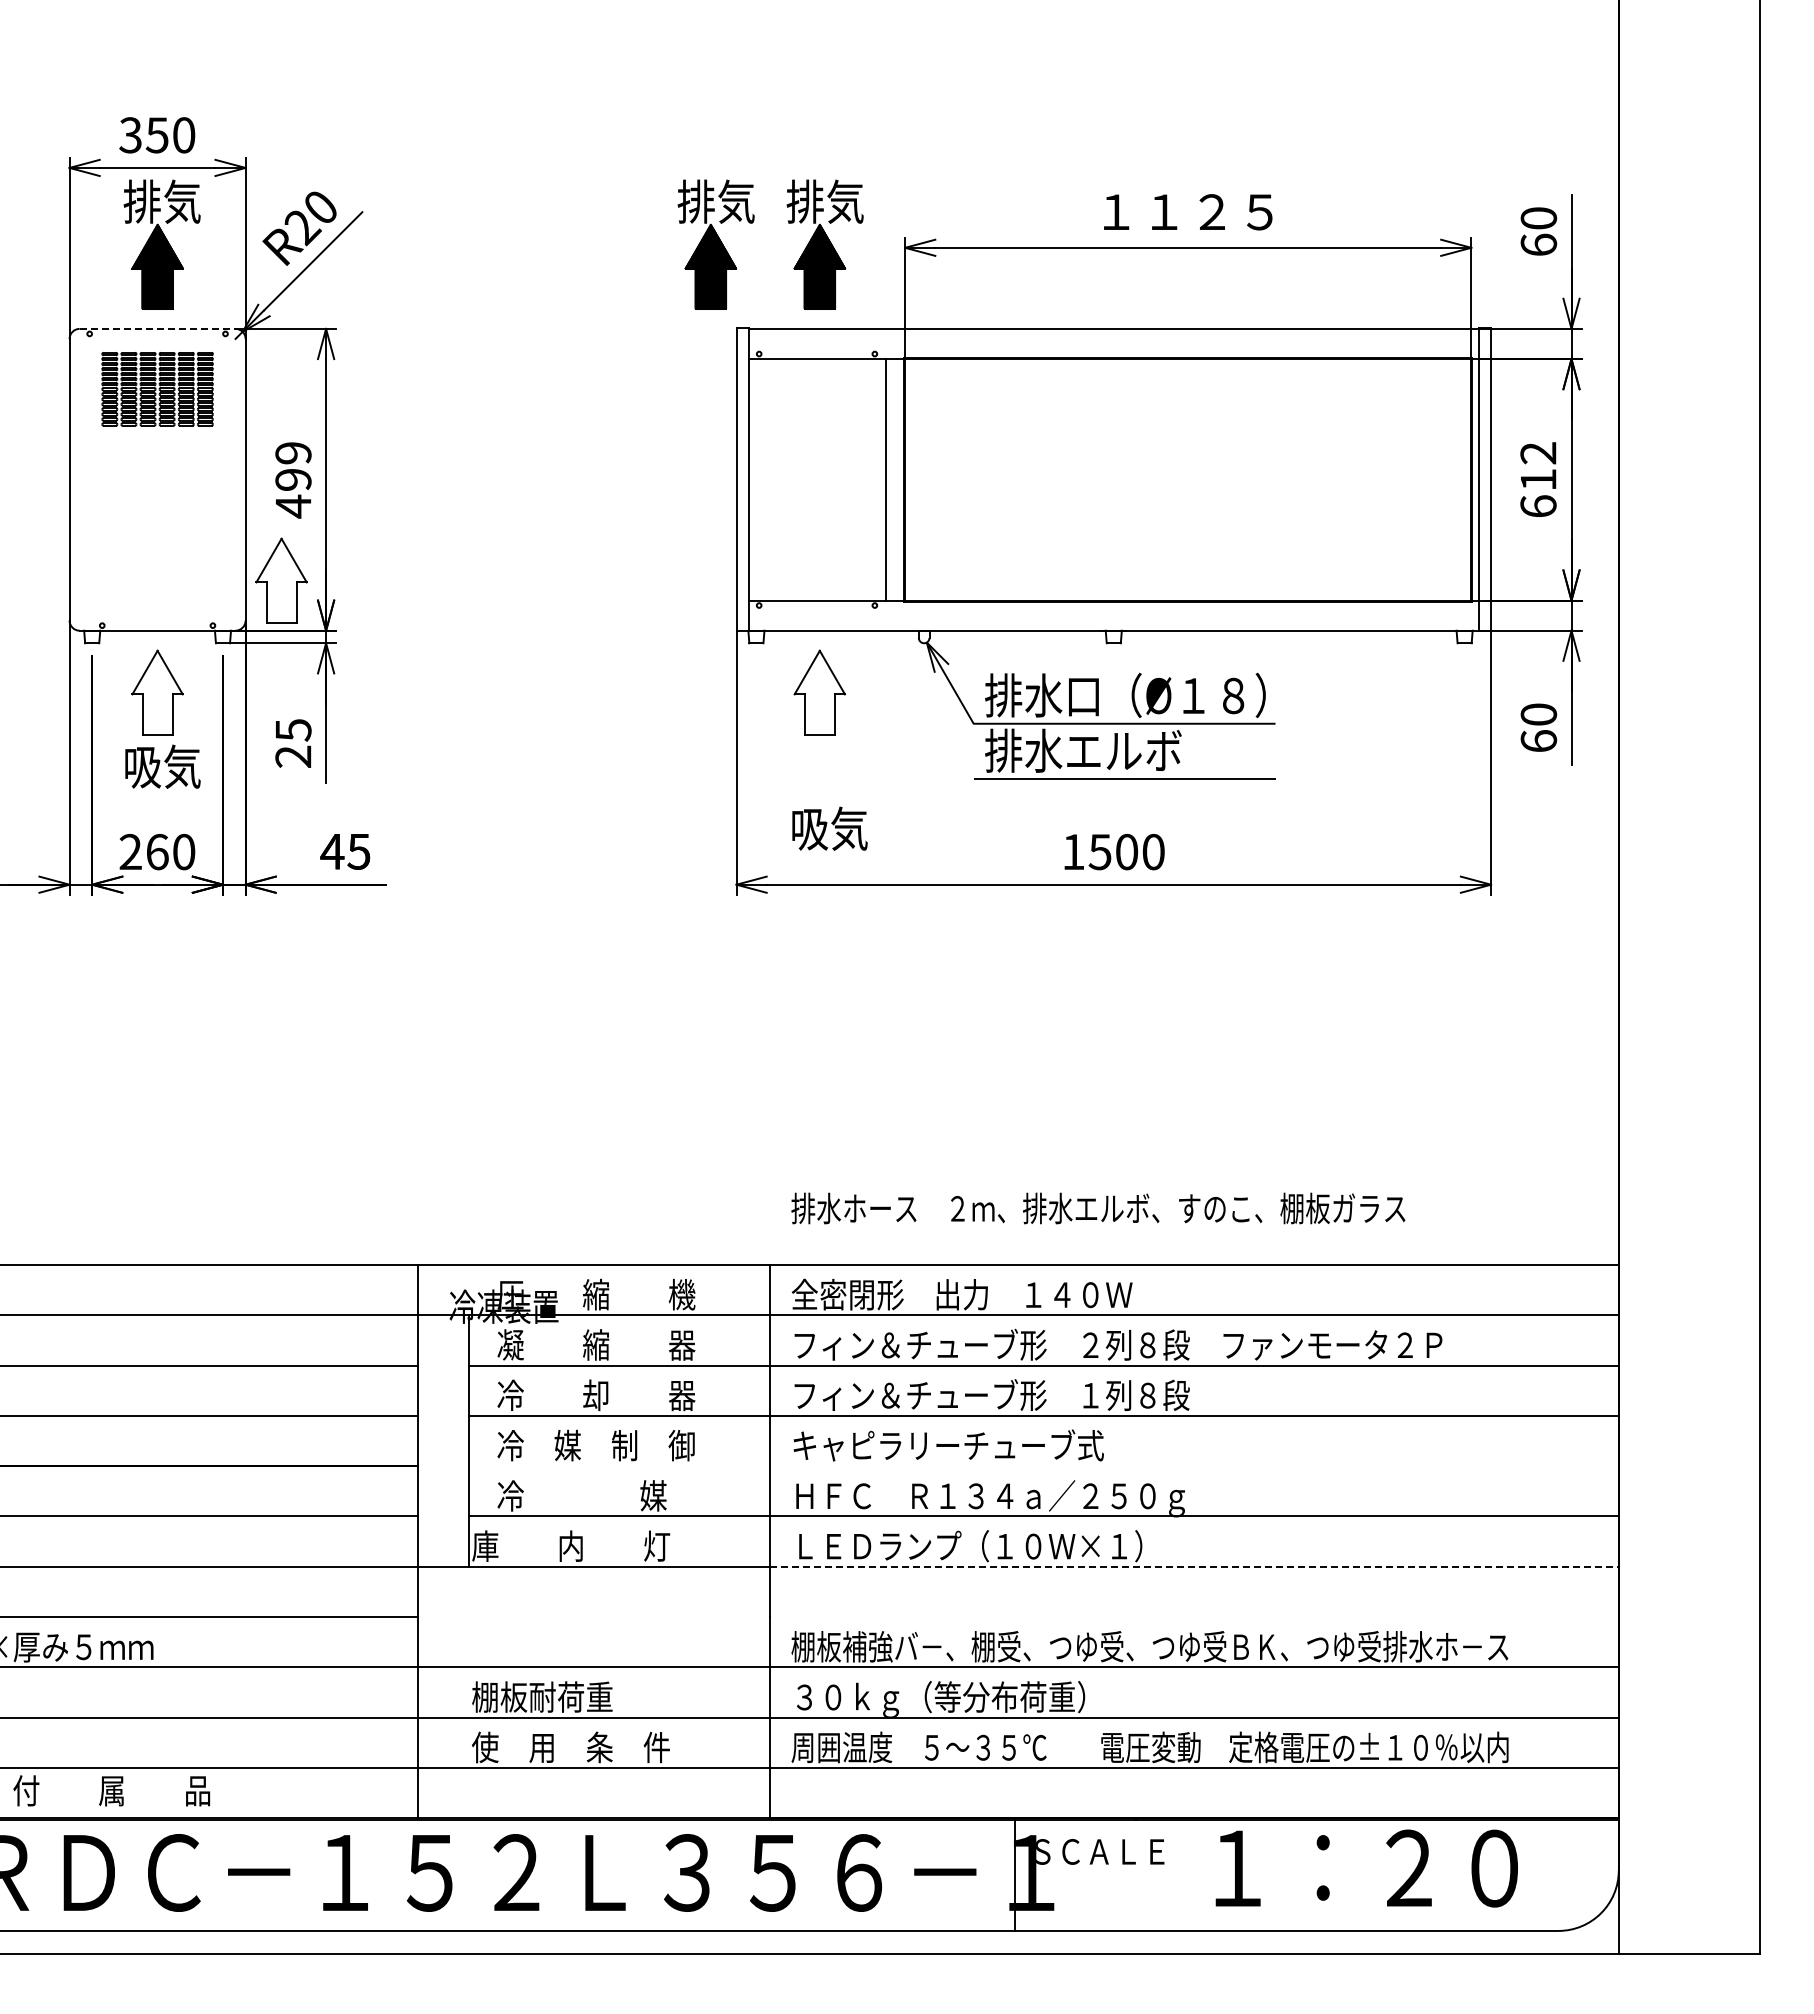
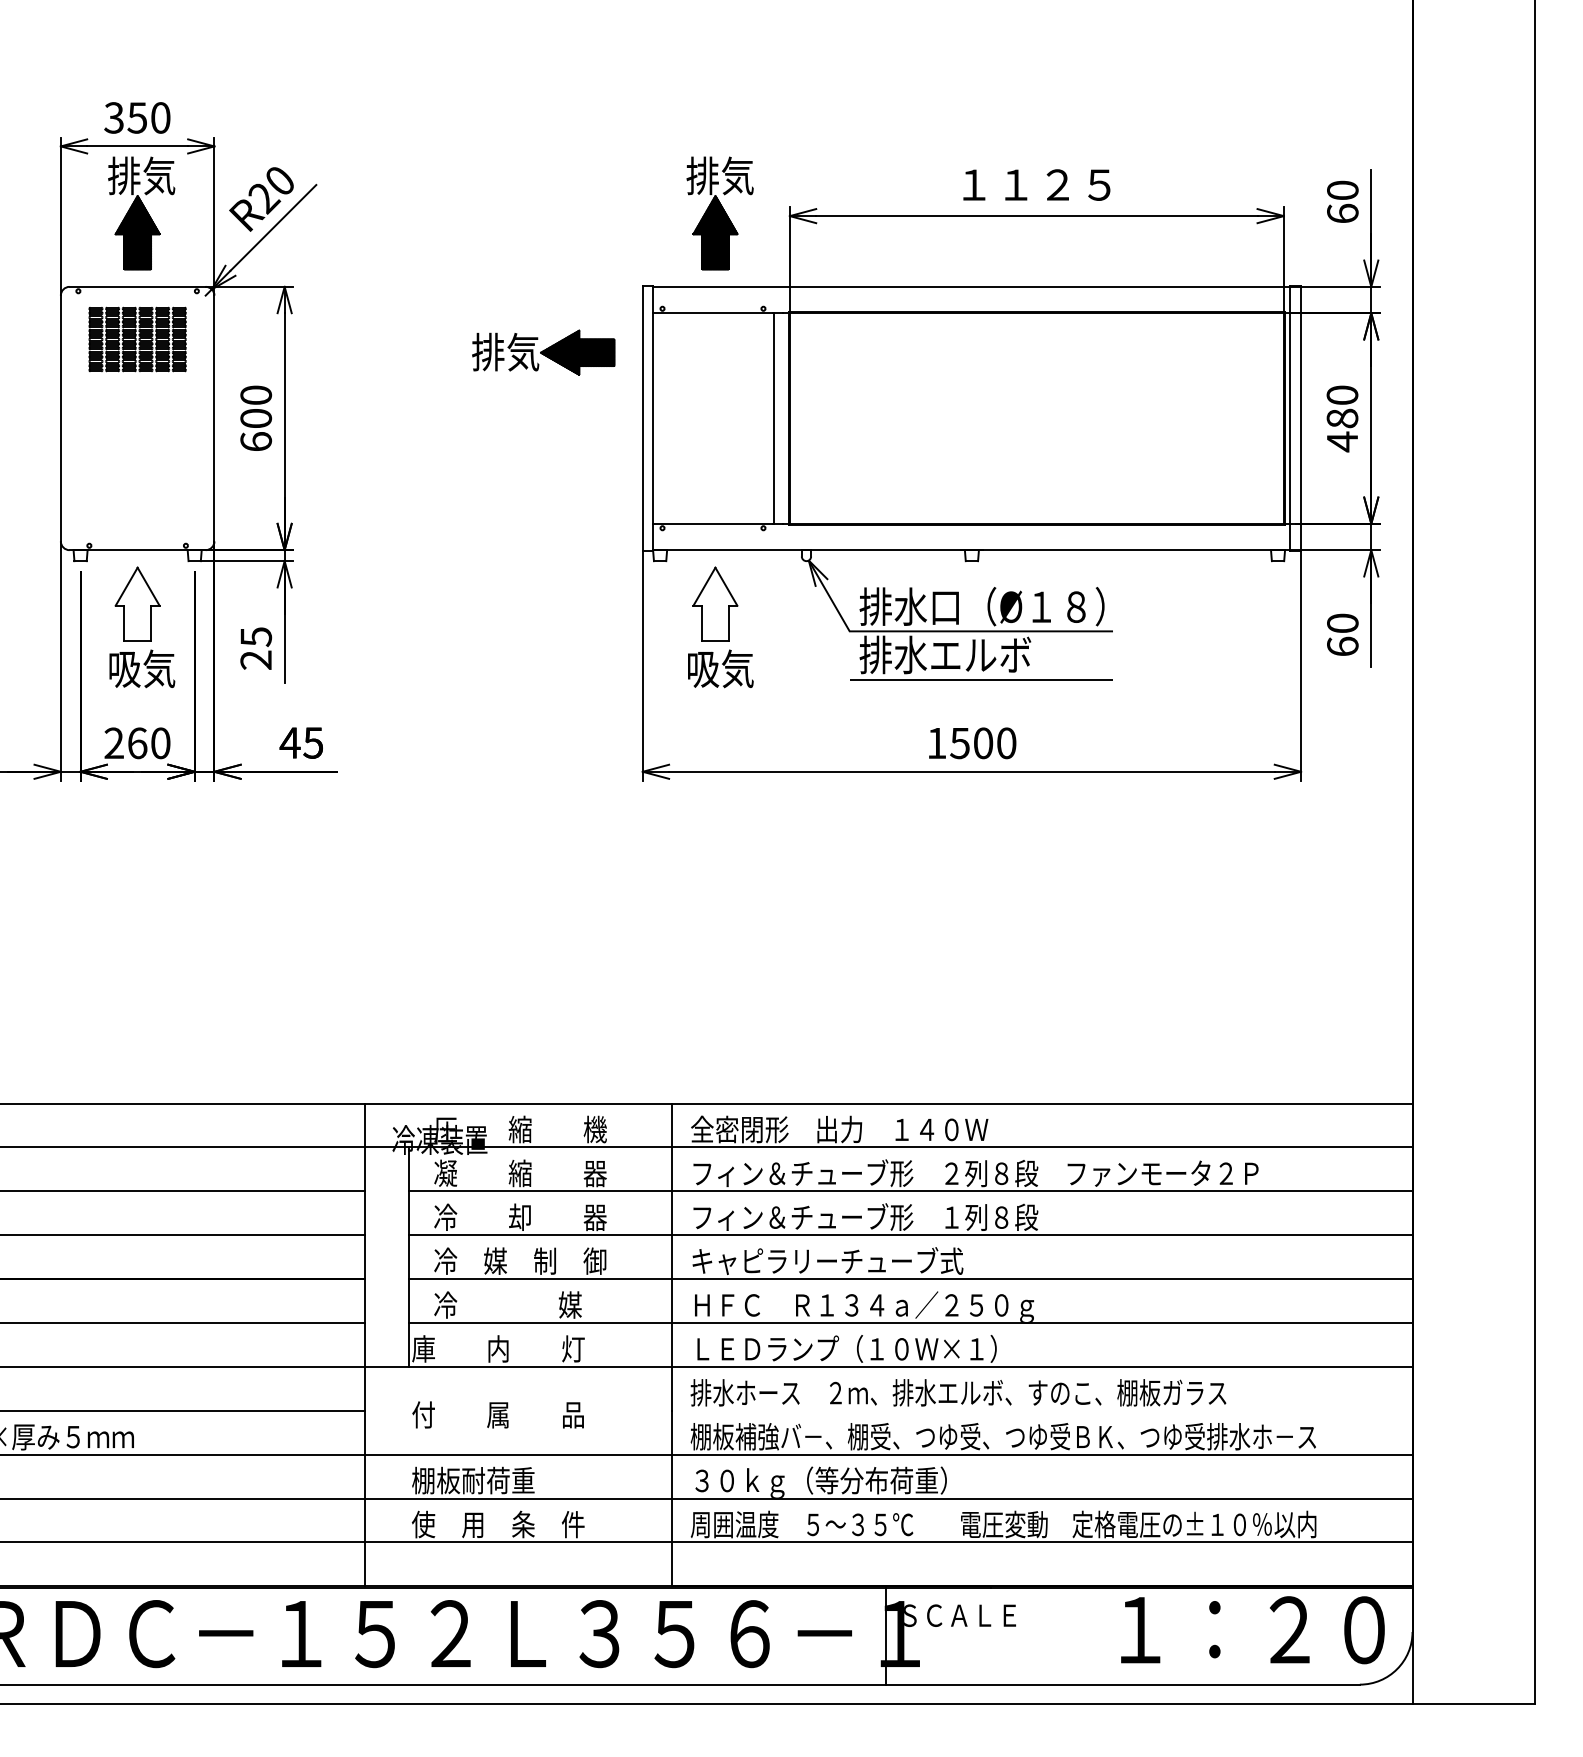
part: (715, 244) -> (624, 213), removed
line: (157, 328) -> (137, 286), dashed -> solid
part: (622, 404) -> (543, 352), added
text: (293, 480) -> (256, 419), 499 -> 600
text: (1538, 480) -> (1342, 419), 612 -> 480
part: (281, 580) -> (245, 506), removed
text: (829, 828) -> (720, 668), moved
text: (1098, 1208) -> (958, 1392), moved
line: (1043, 1466) -> (910, 1279), added
line: (1195, 1566) -> (1043, 1366), dashed -> solid
text: (111, 1790) -> (497, 1414), moved
text: (1366, 1868) -> (1252, 1630), moved

